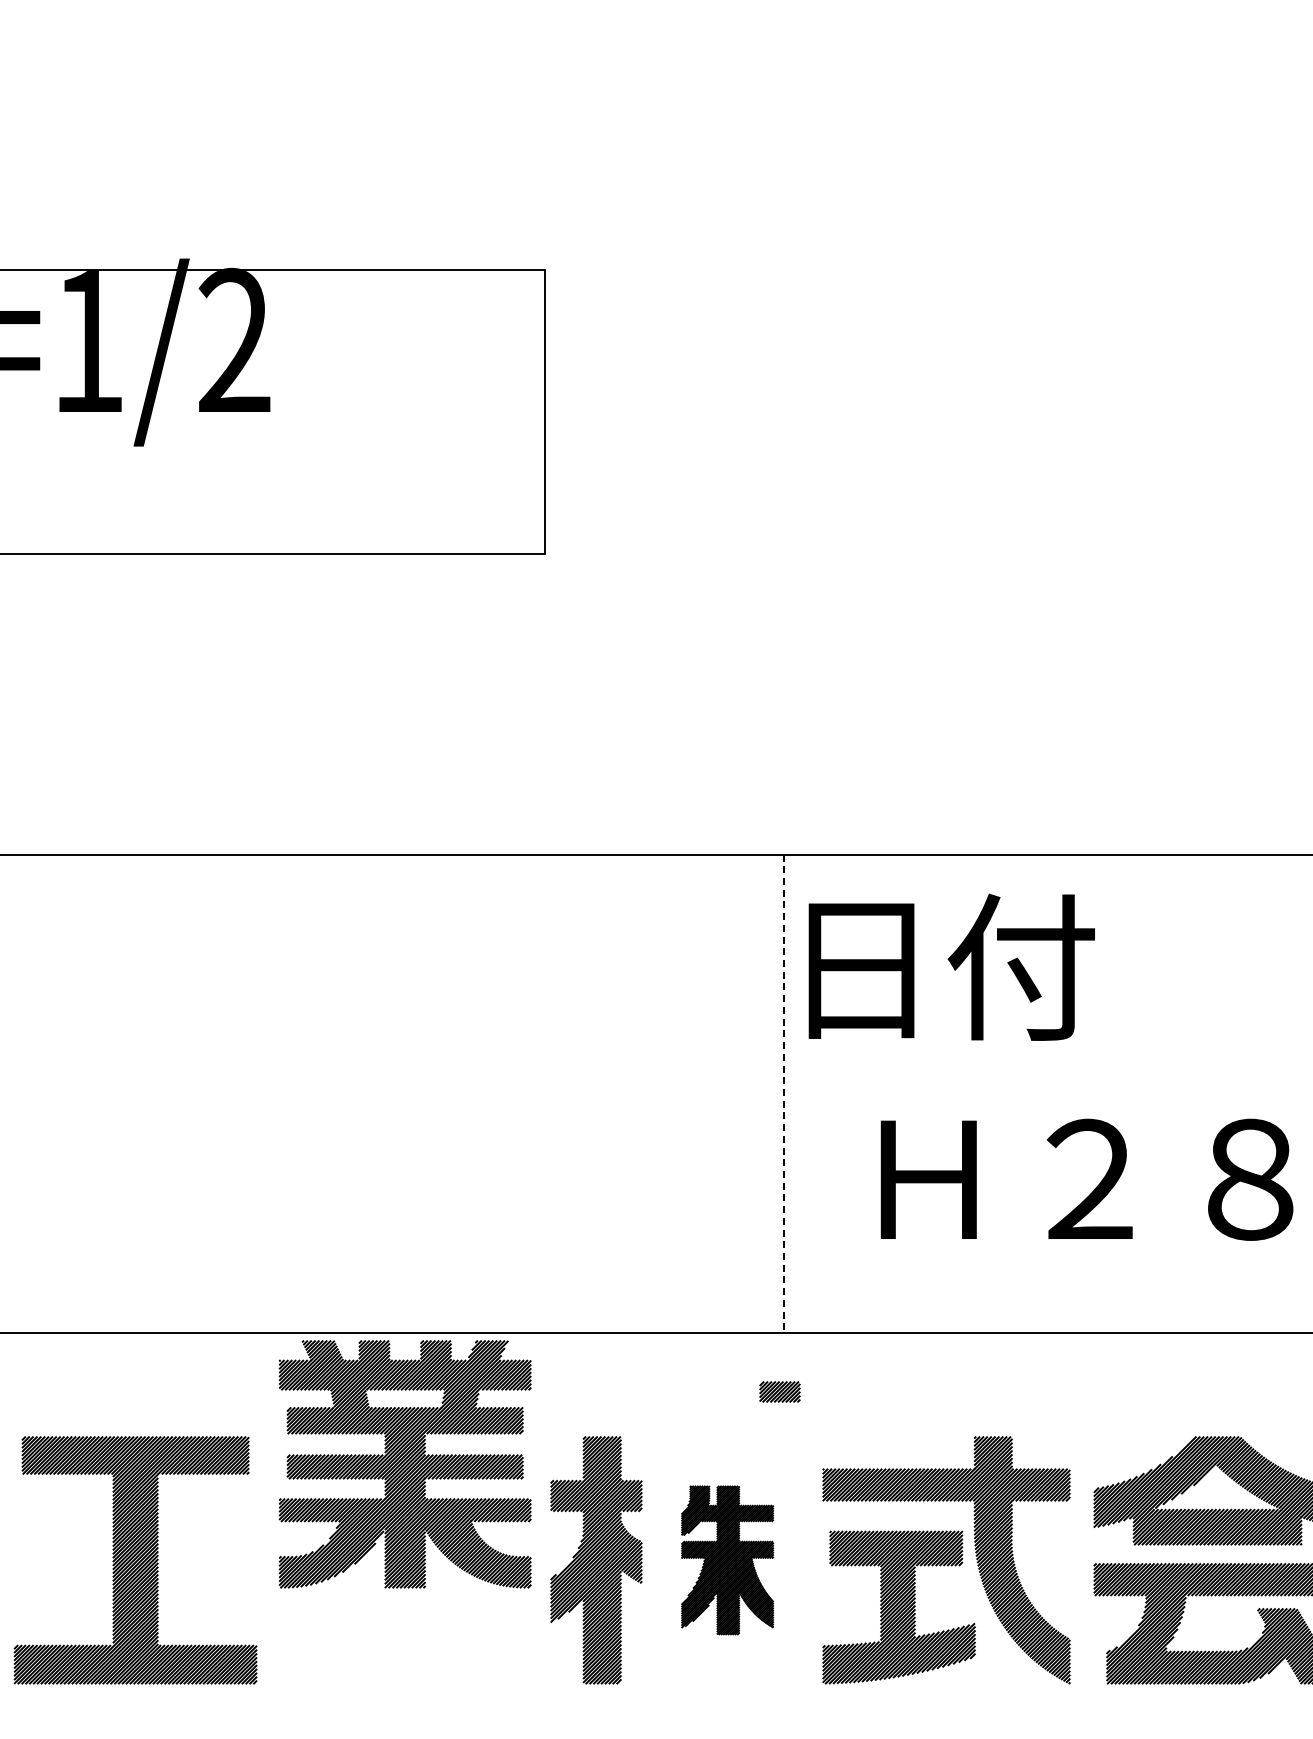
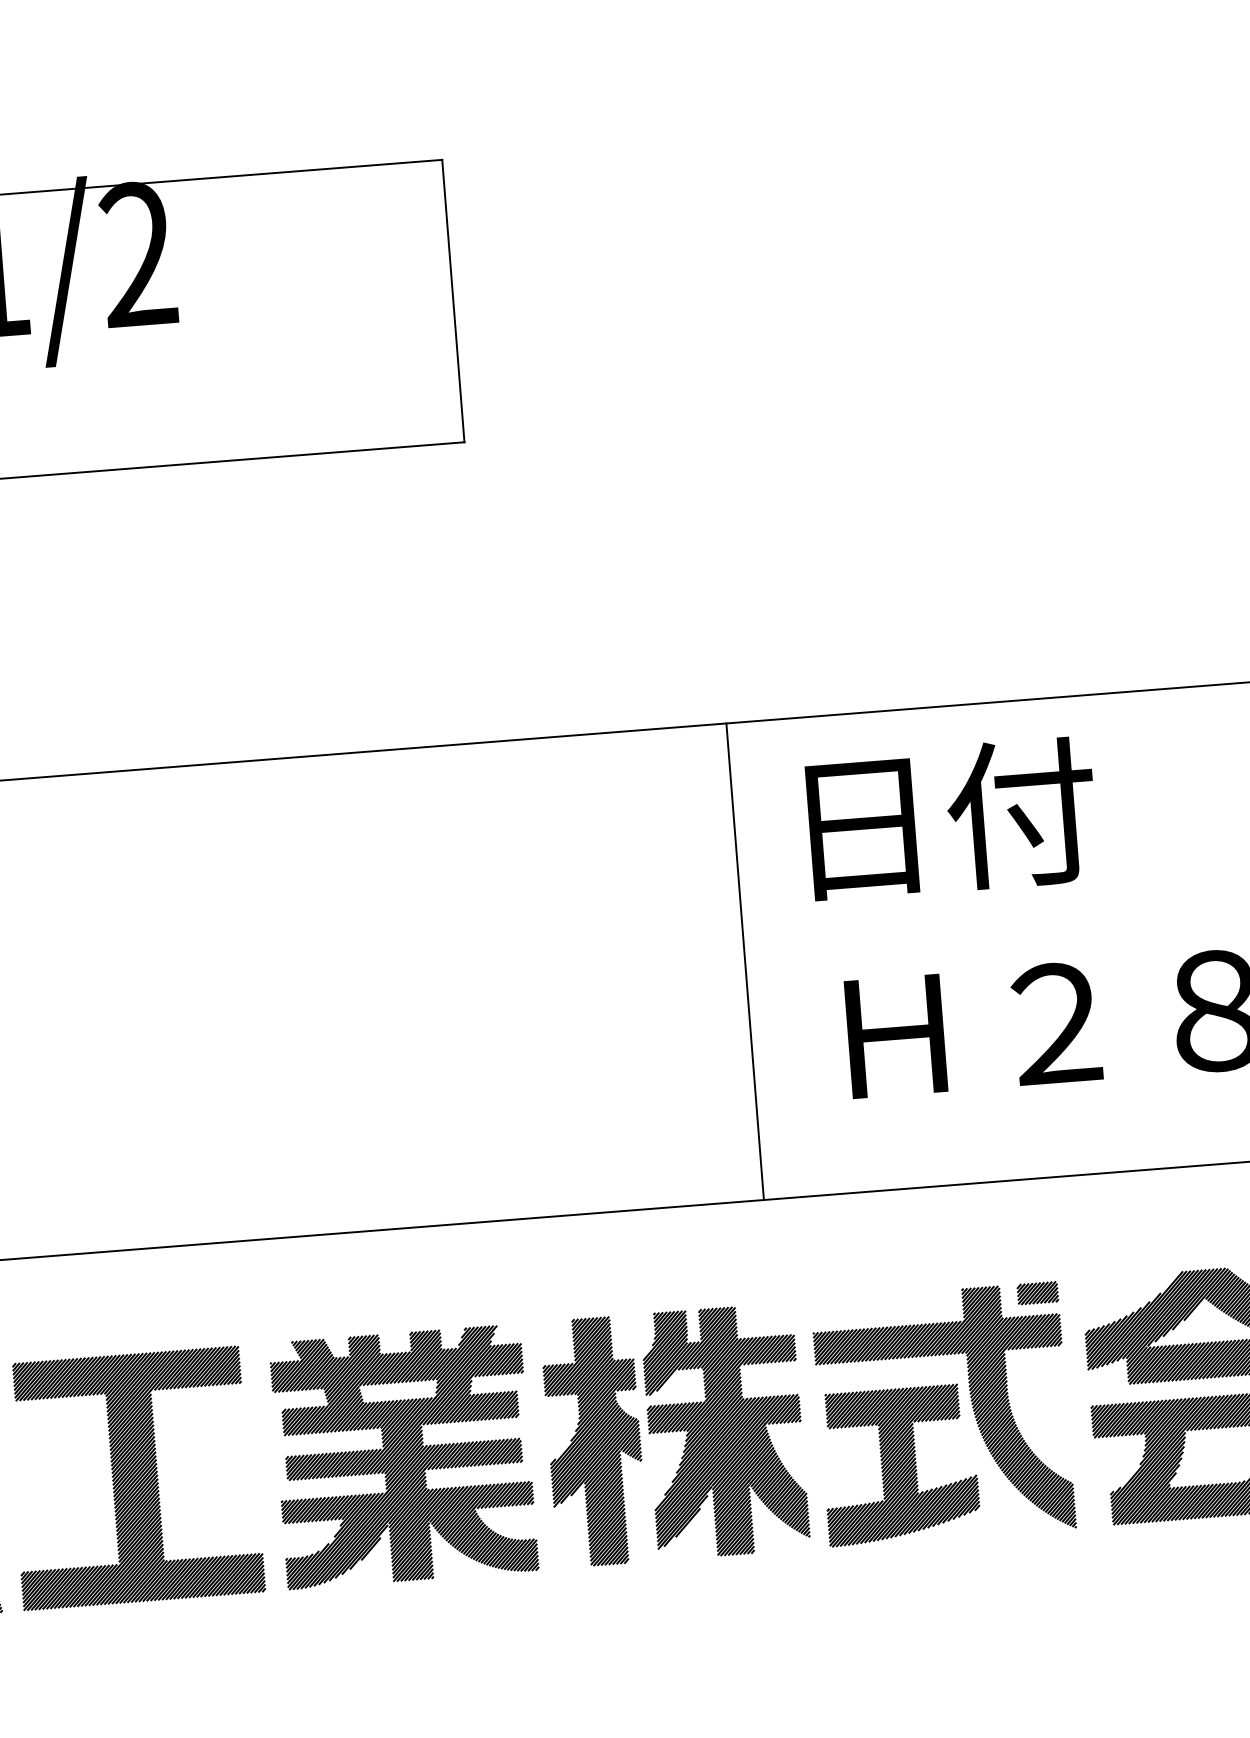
text: (951, 966) -> (951, 818), moved
line: (784, 1094) -> (745, 962), dashed -> solid
part: (779, 1391) -> (1037, 1292), moved
part: (404, 1464) -> (403, 1457), moved
part: (727, 1560) -> (725, 1431), size x1.67

